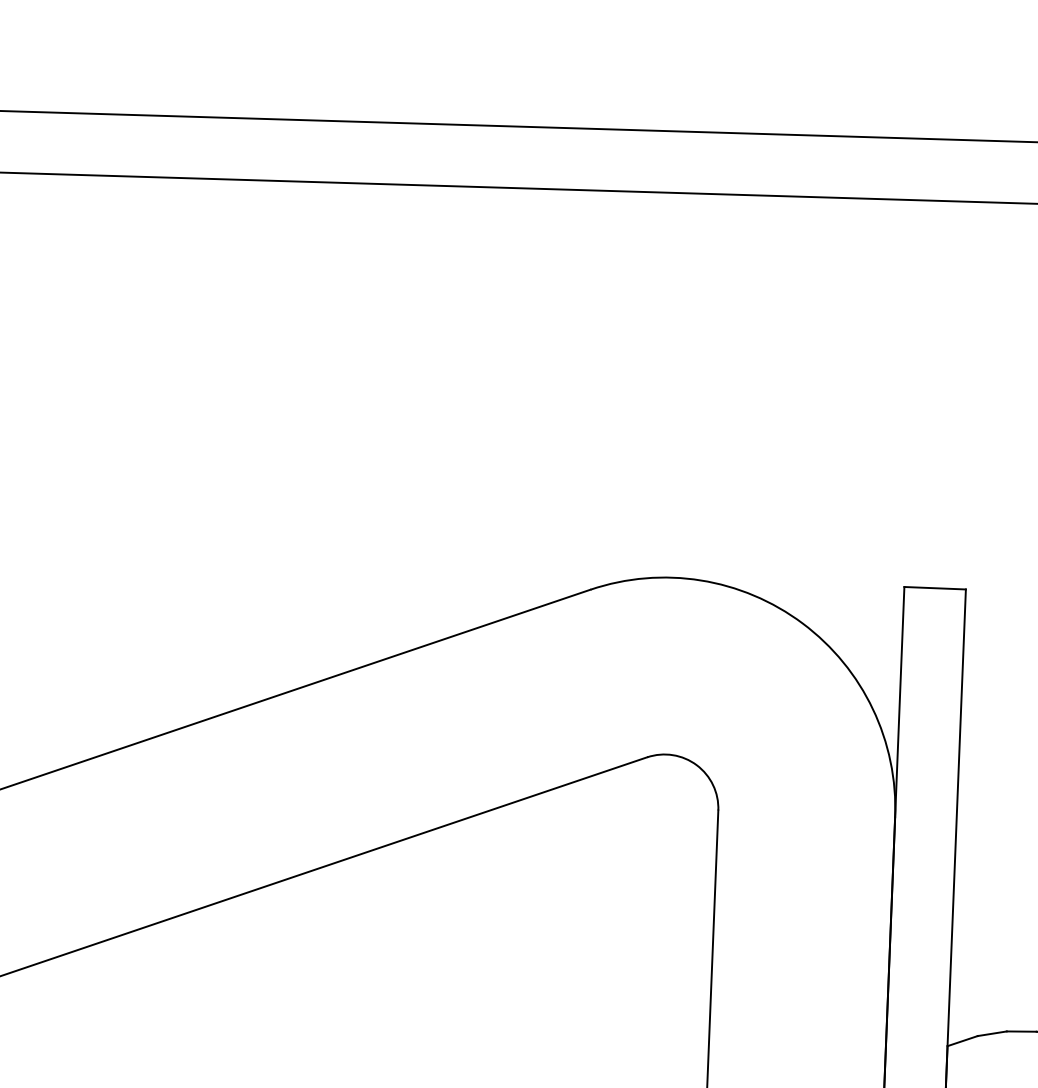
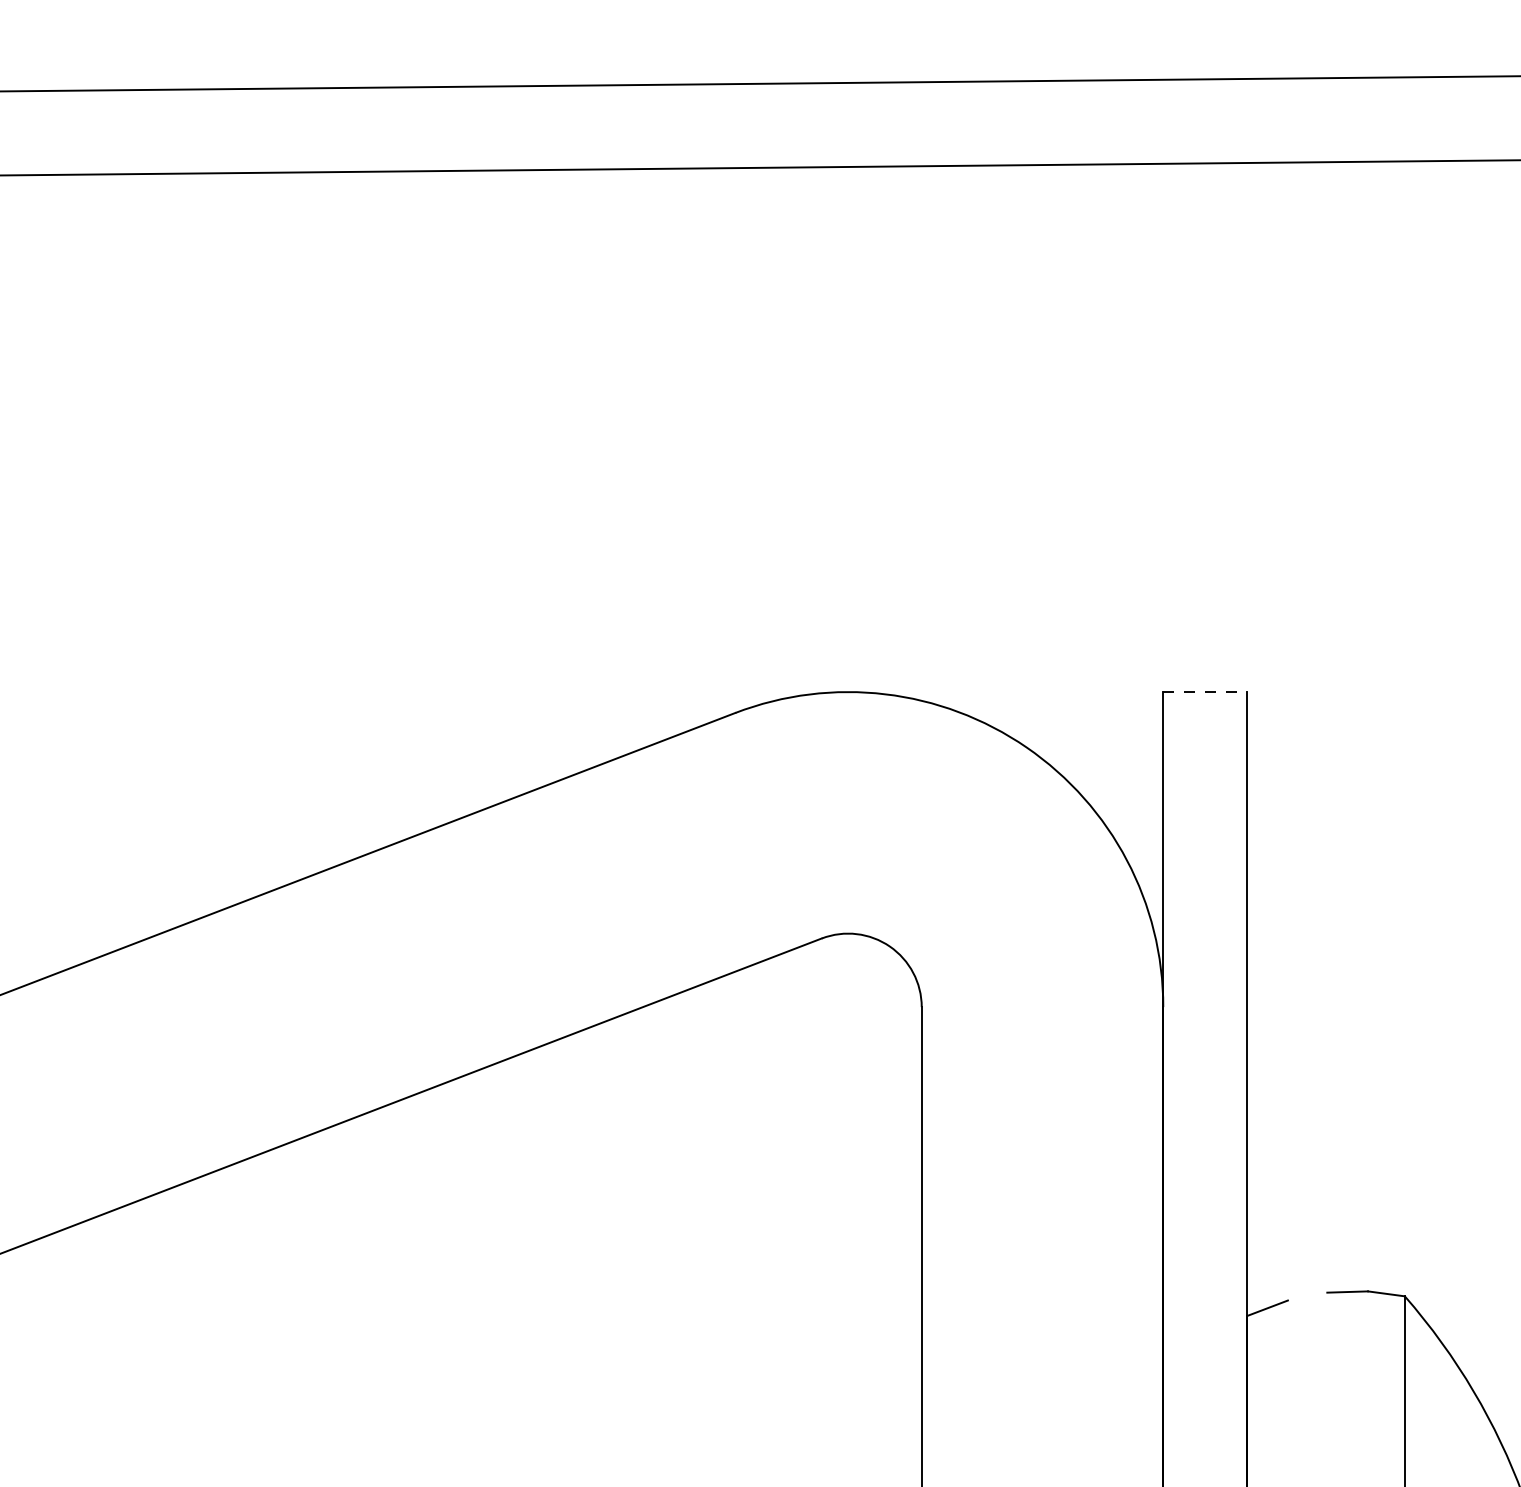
line: (935, 588) -> (1205, 692), solid -> dashed
line: (992, 1033) -> (1307, 1296), removed

